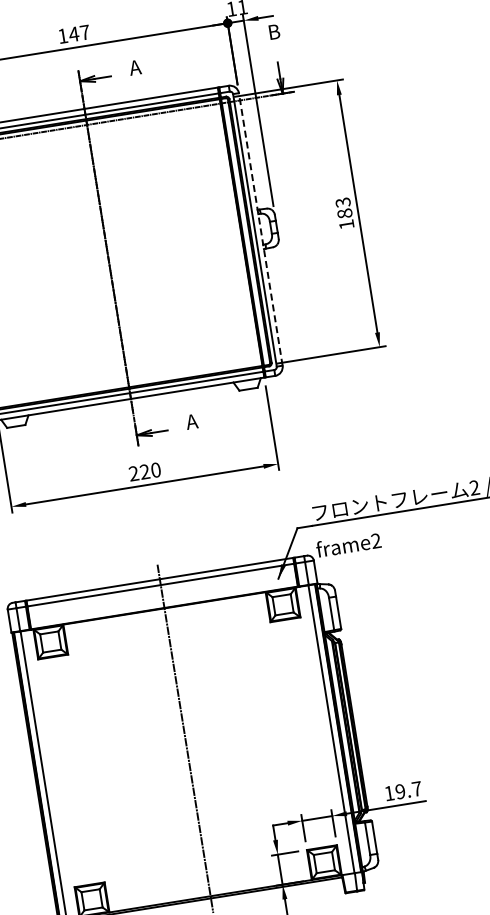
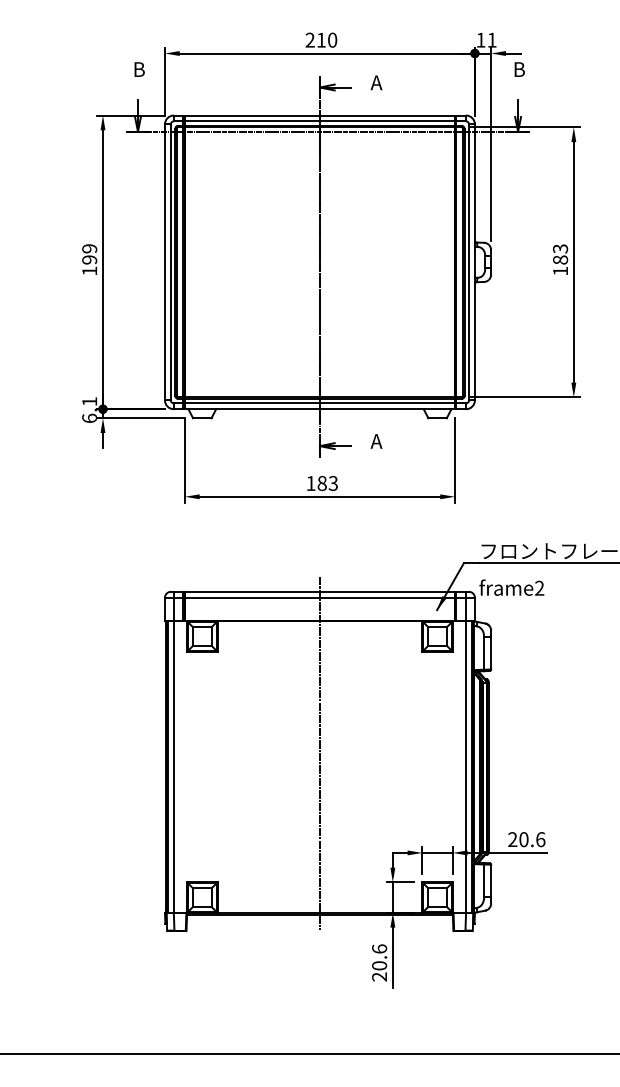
text: (74, 33) -> (321, 39), 147 -> 210
line: (260, 229) -> (474, 262), dashed -> solid
text: (144, 472) -> (321, 483), 220 -> 183
text: (402, 791) -> (526, 839), 19.7 -> 20.6

